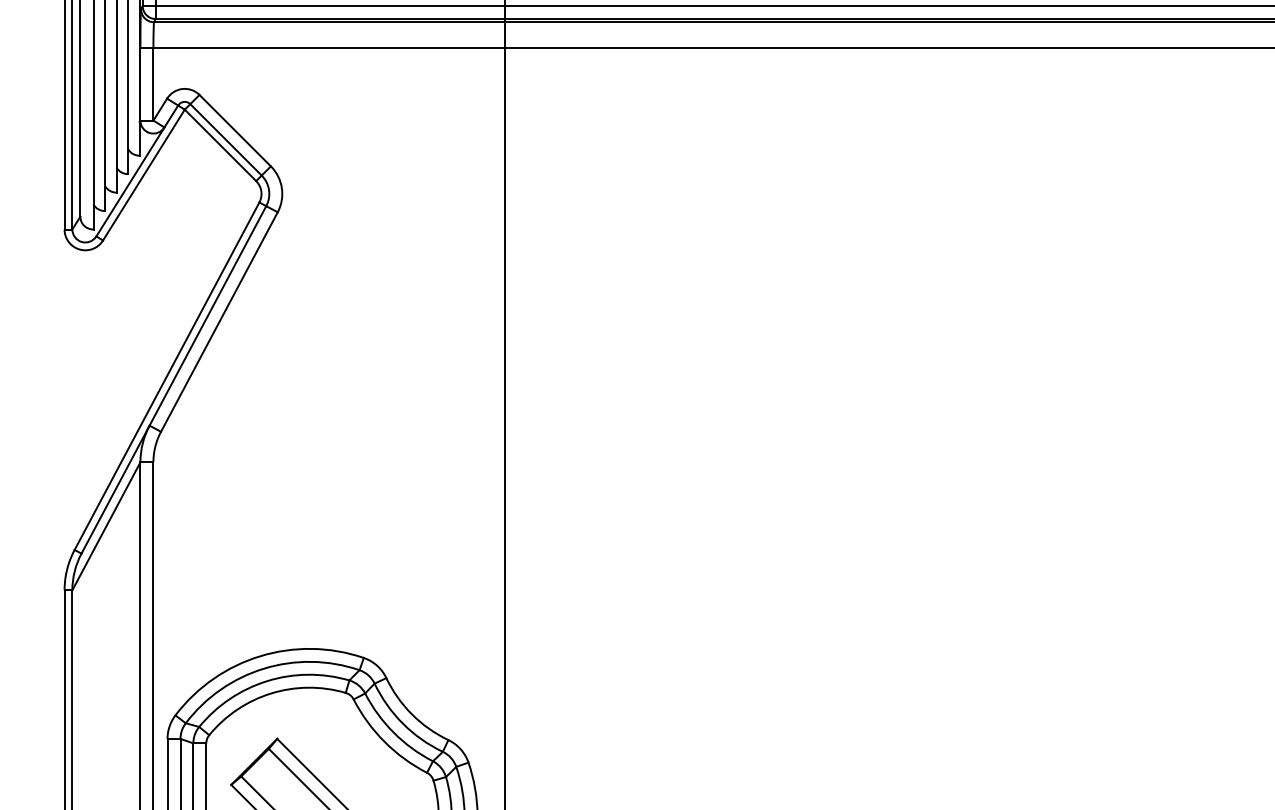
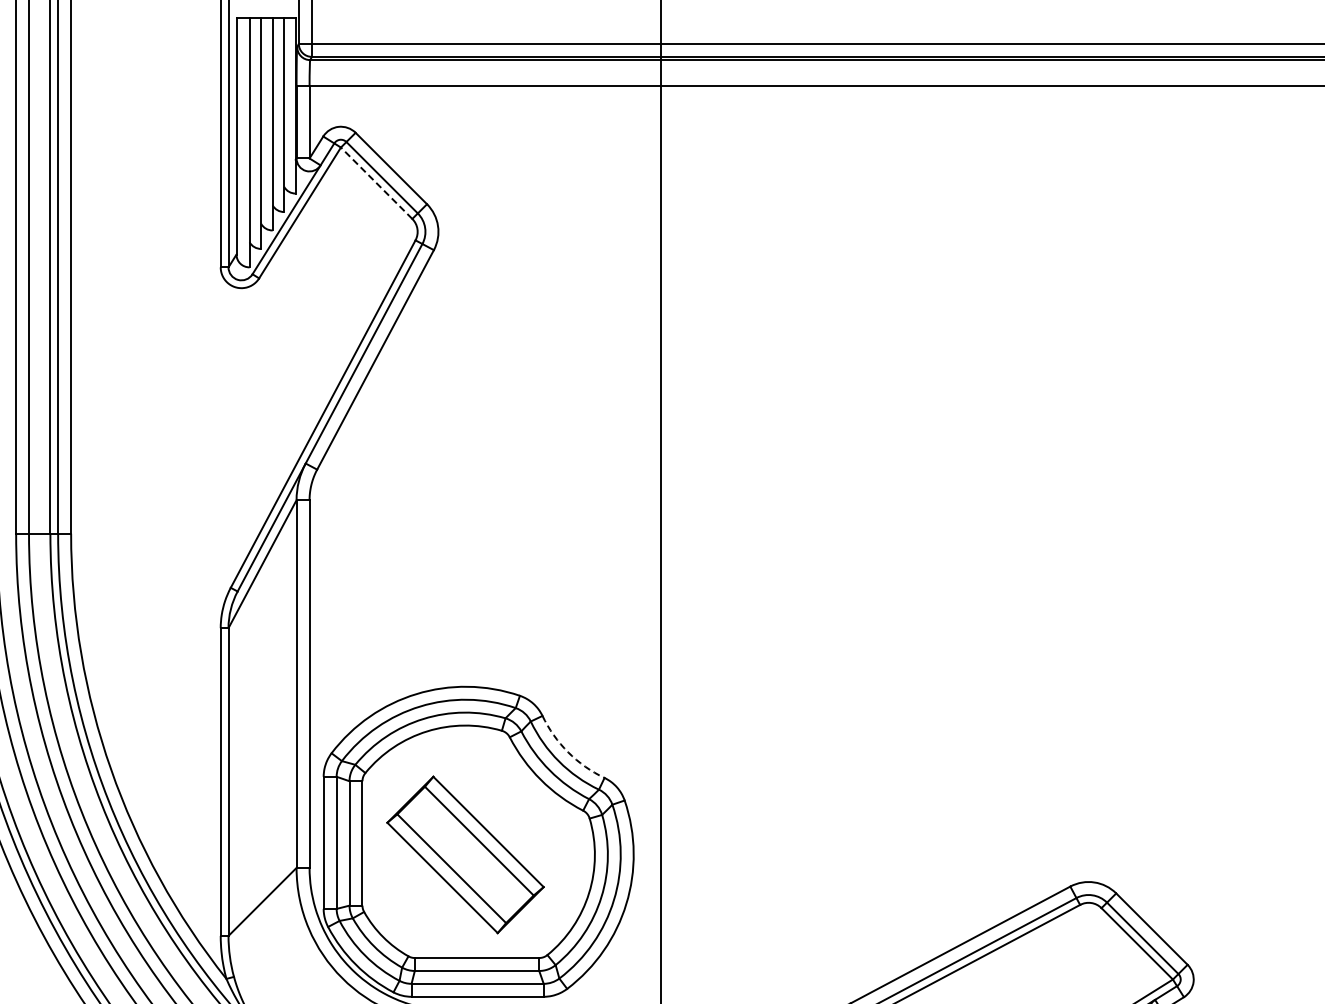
line: (220, 144) -> (376, 182), solid -> dashed
arc: (412, 714) -> (568, 752), solid -> dashed

